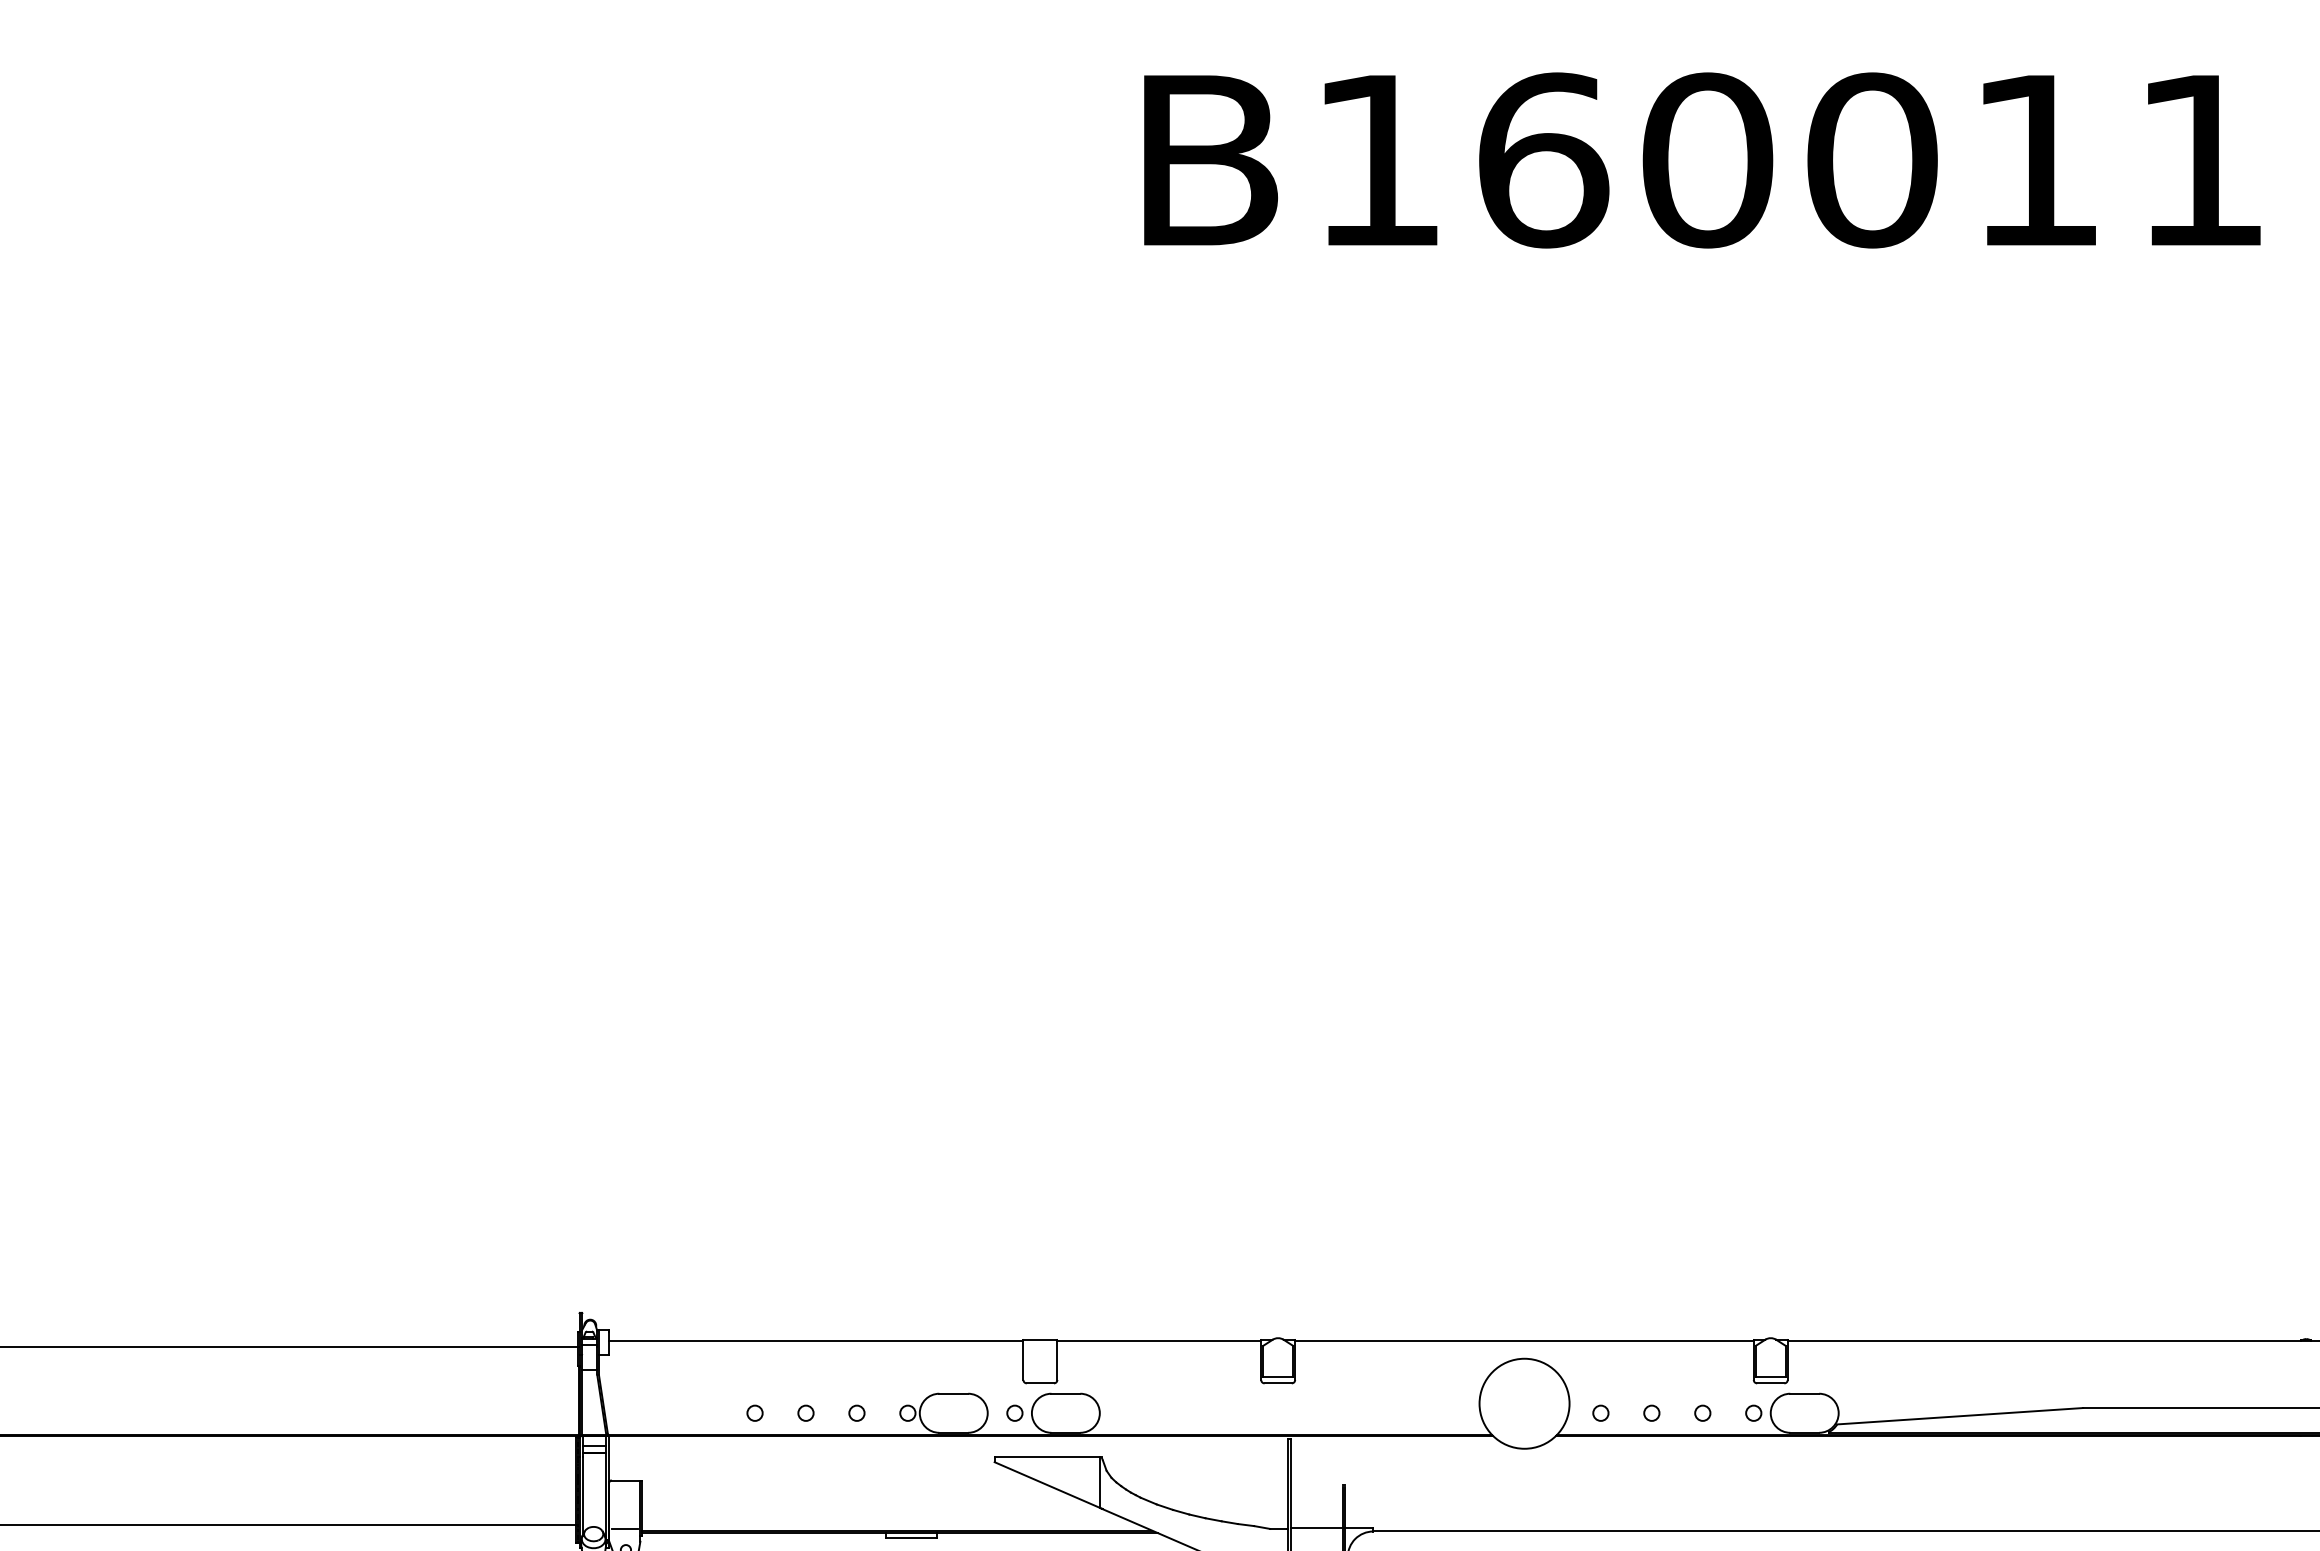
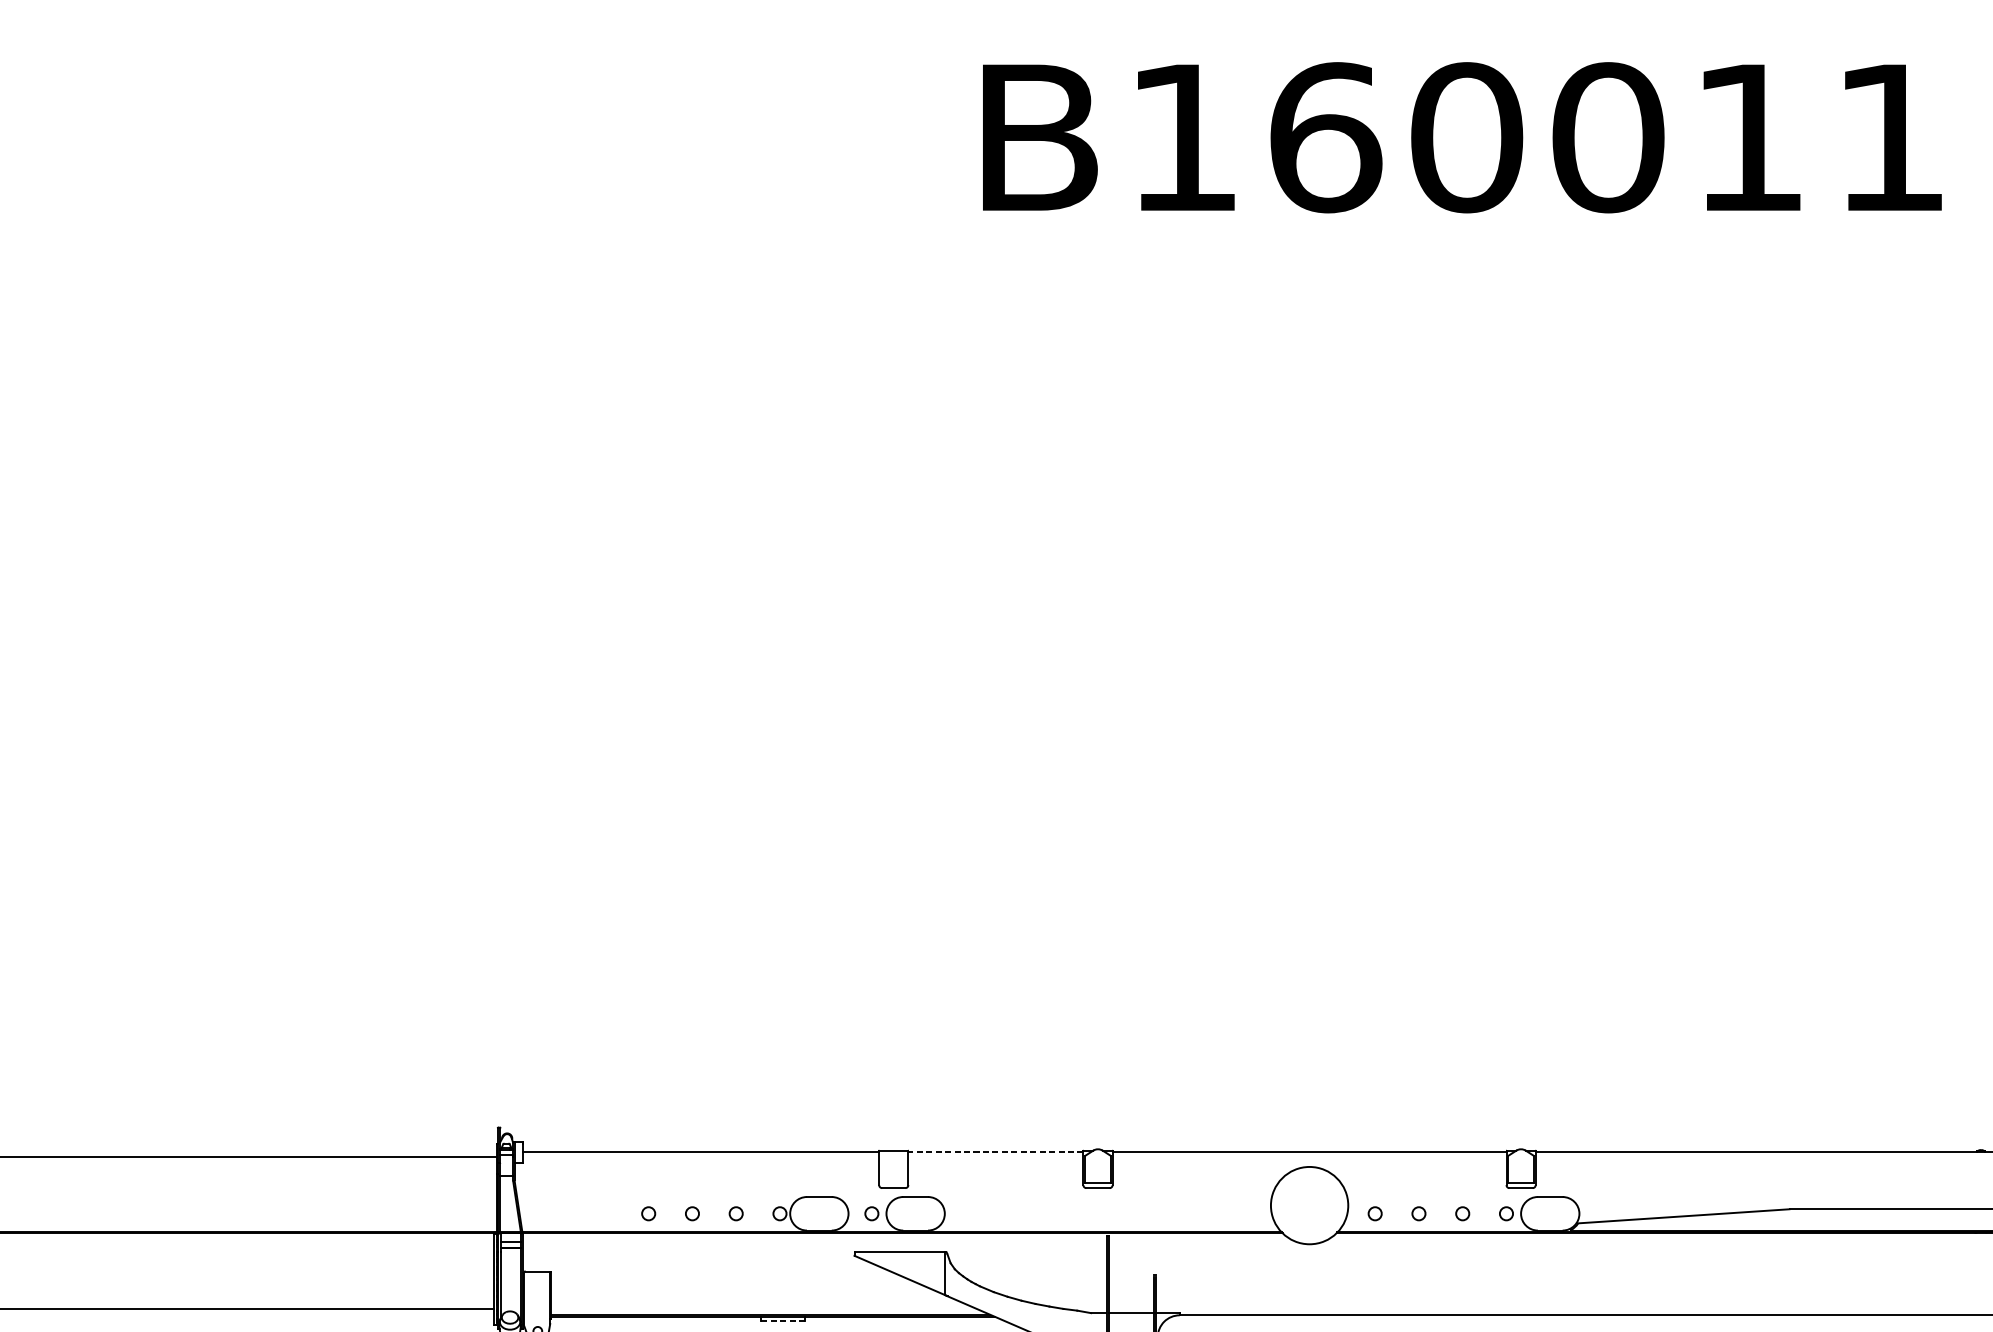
line: (1159, 1340) -> (996, 1151), solid -> dashed
line: (624, 1528) -> (536, 1312), removed
line: (911, 1538) -> (783, 1321), solid -> dashed

